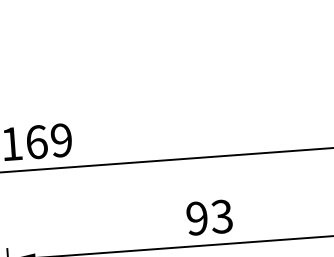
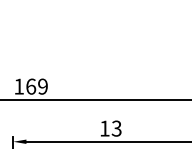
text: (196, 218) -> (104, 128), 93 -> 13

